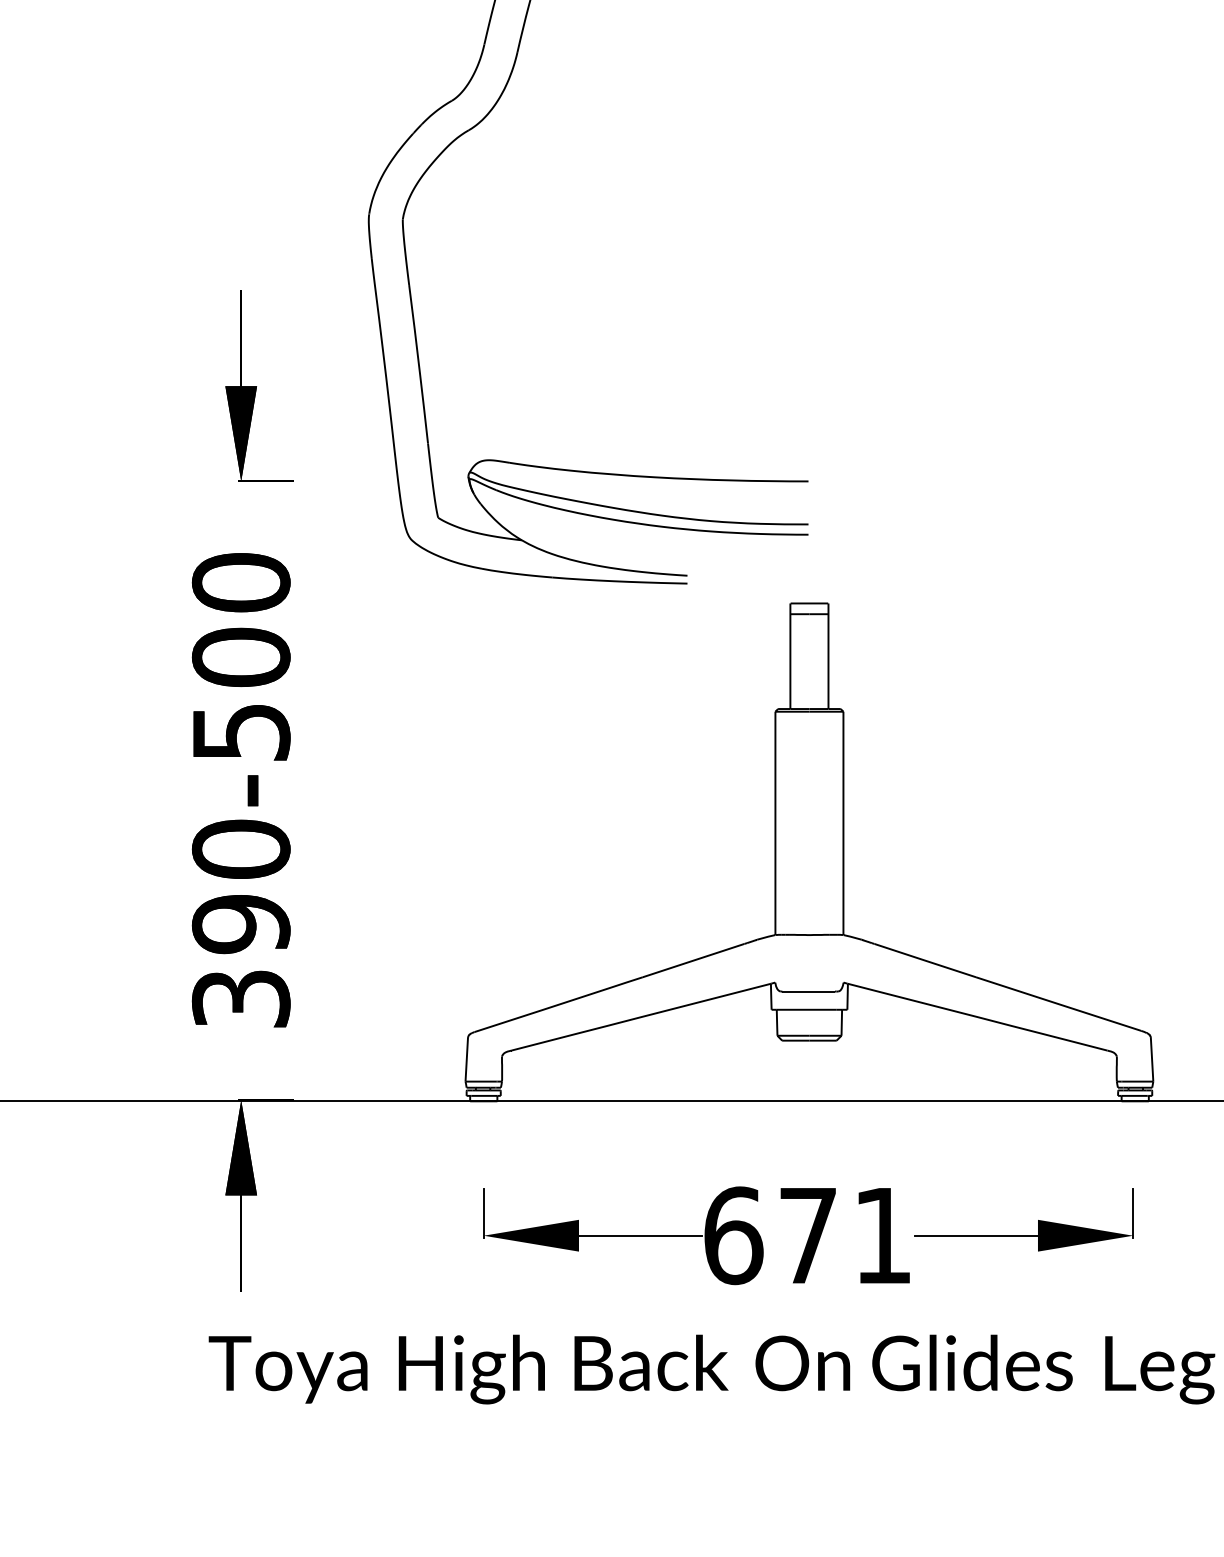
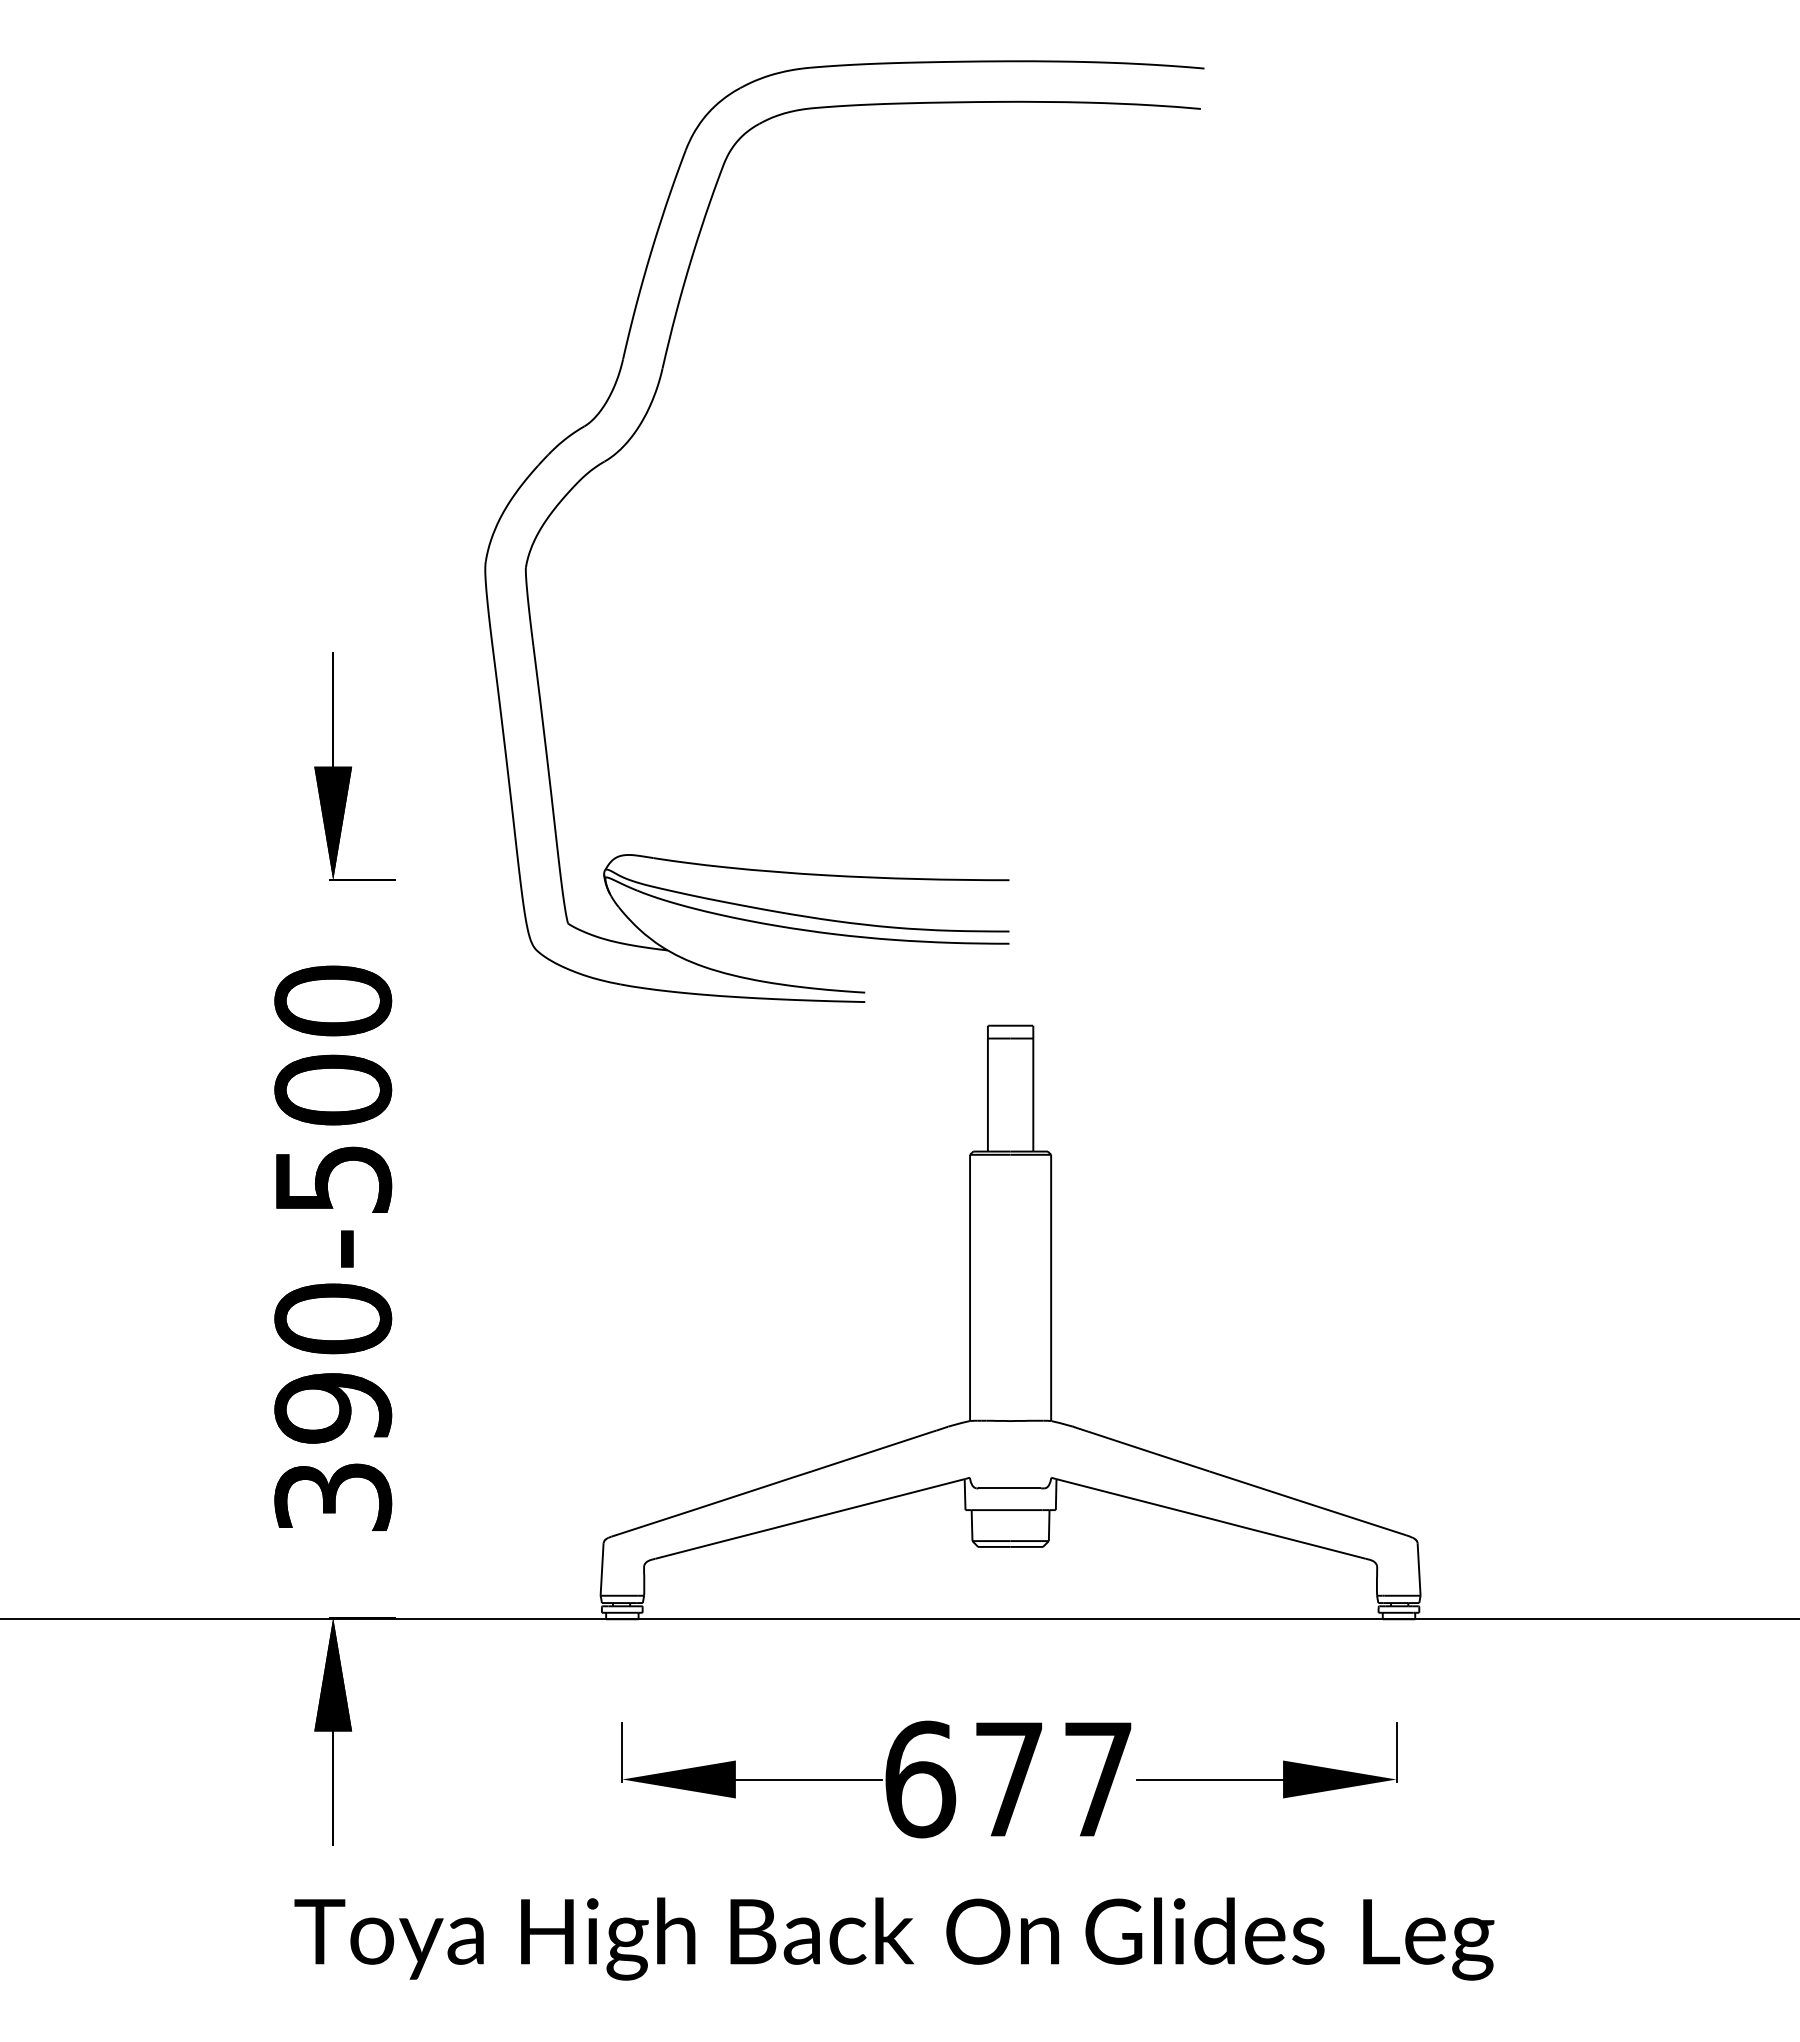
text: (883, 1235) -> (1098, 1779), 671 -> 677

